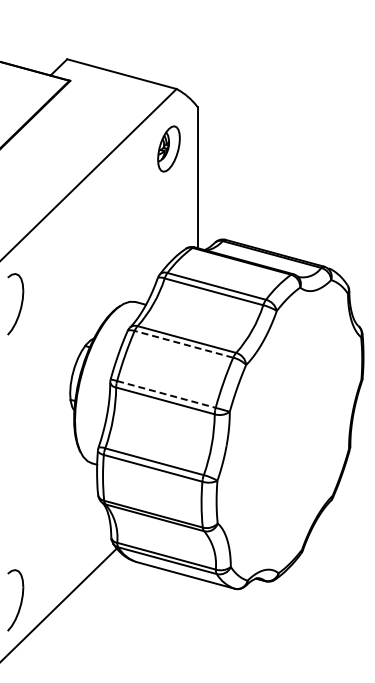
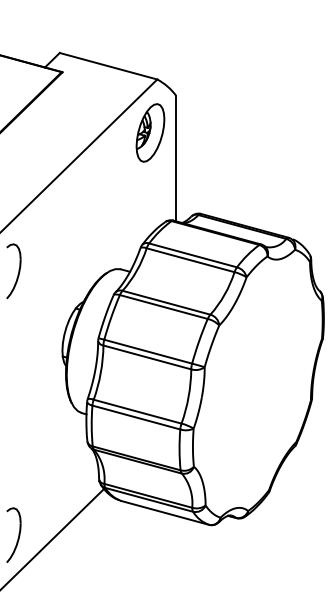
part: (168, 148) -> (150, 132), size x1.43
line: (183, 344) -> (163, 307), dashed -> solid
line: (166, 394) -> (148, 351), dashed -> solid

